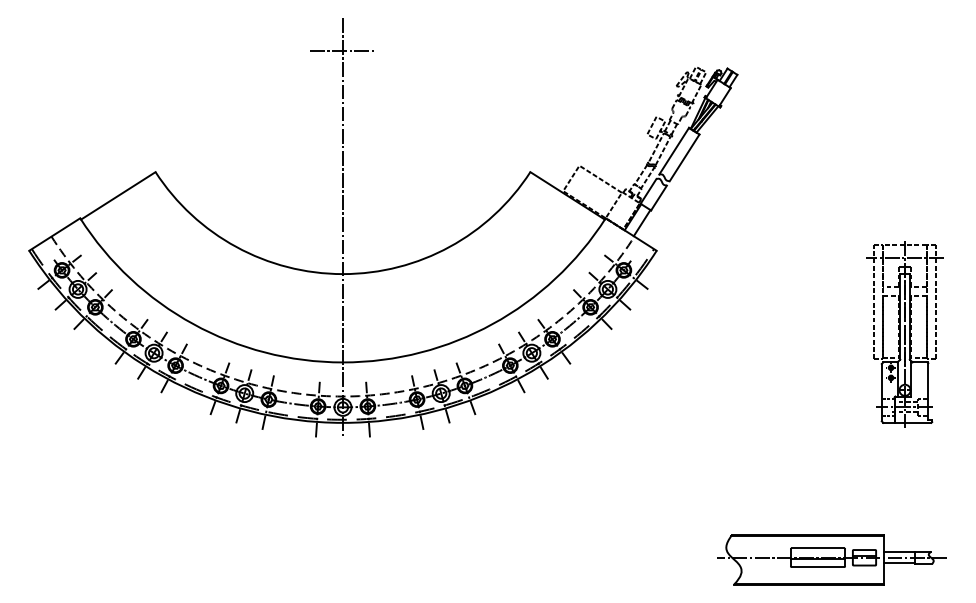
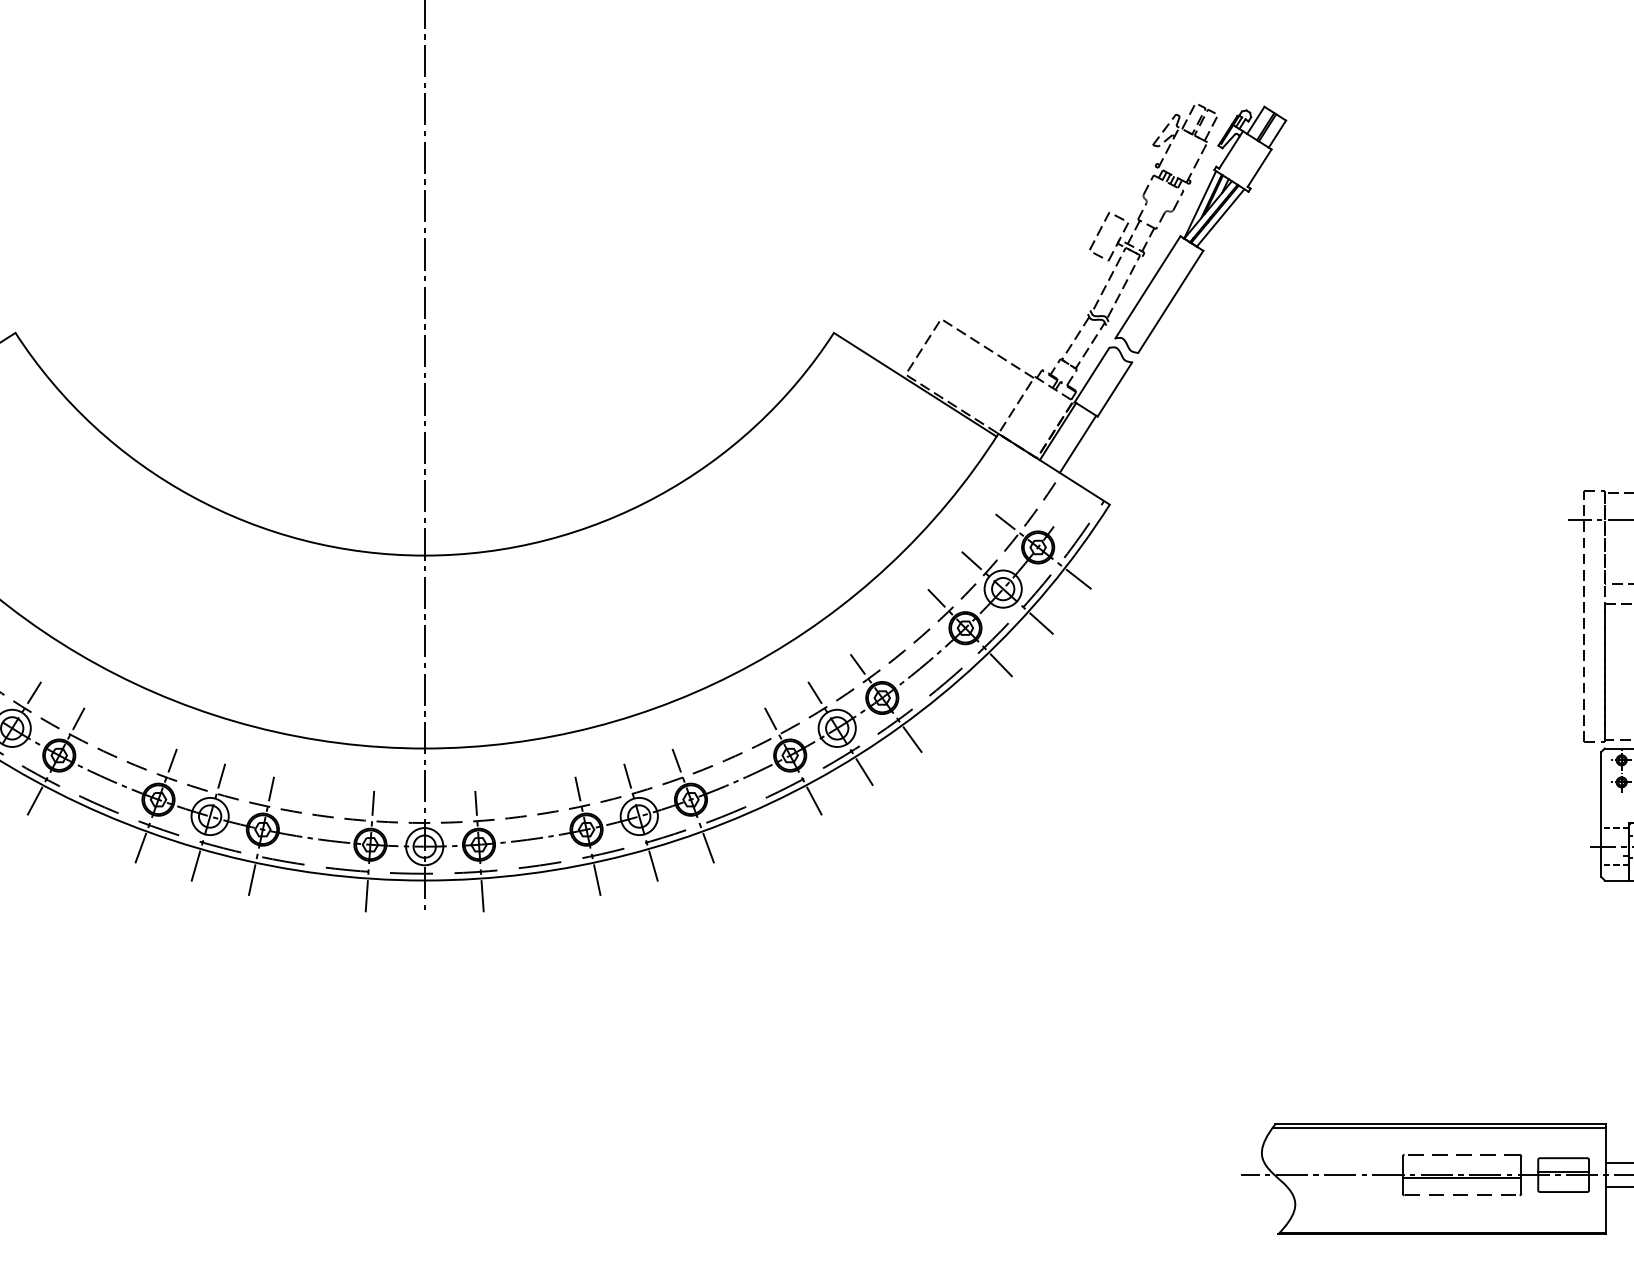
line: (342, 50) -> (423, 67), removed
line: (817, 548) -> (1460, 1154), solid -> dashed
line: (818, 567) -> (1463, 1196), solid -> dashed

